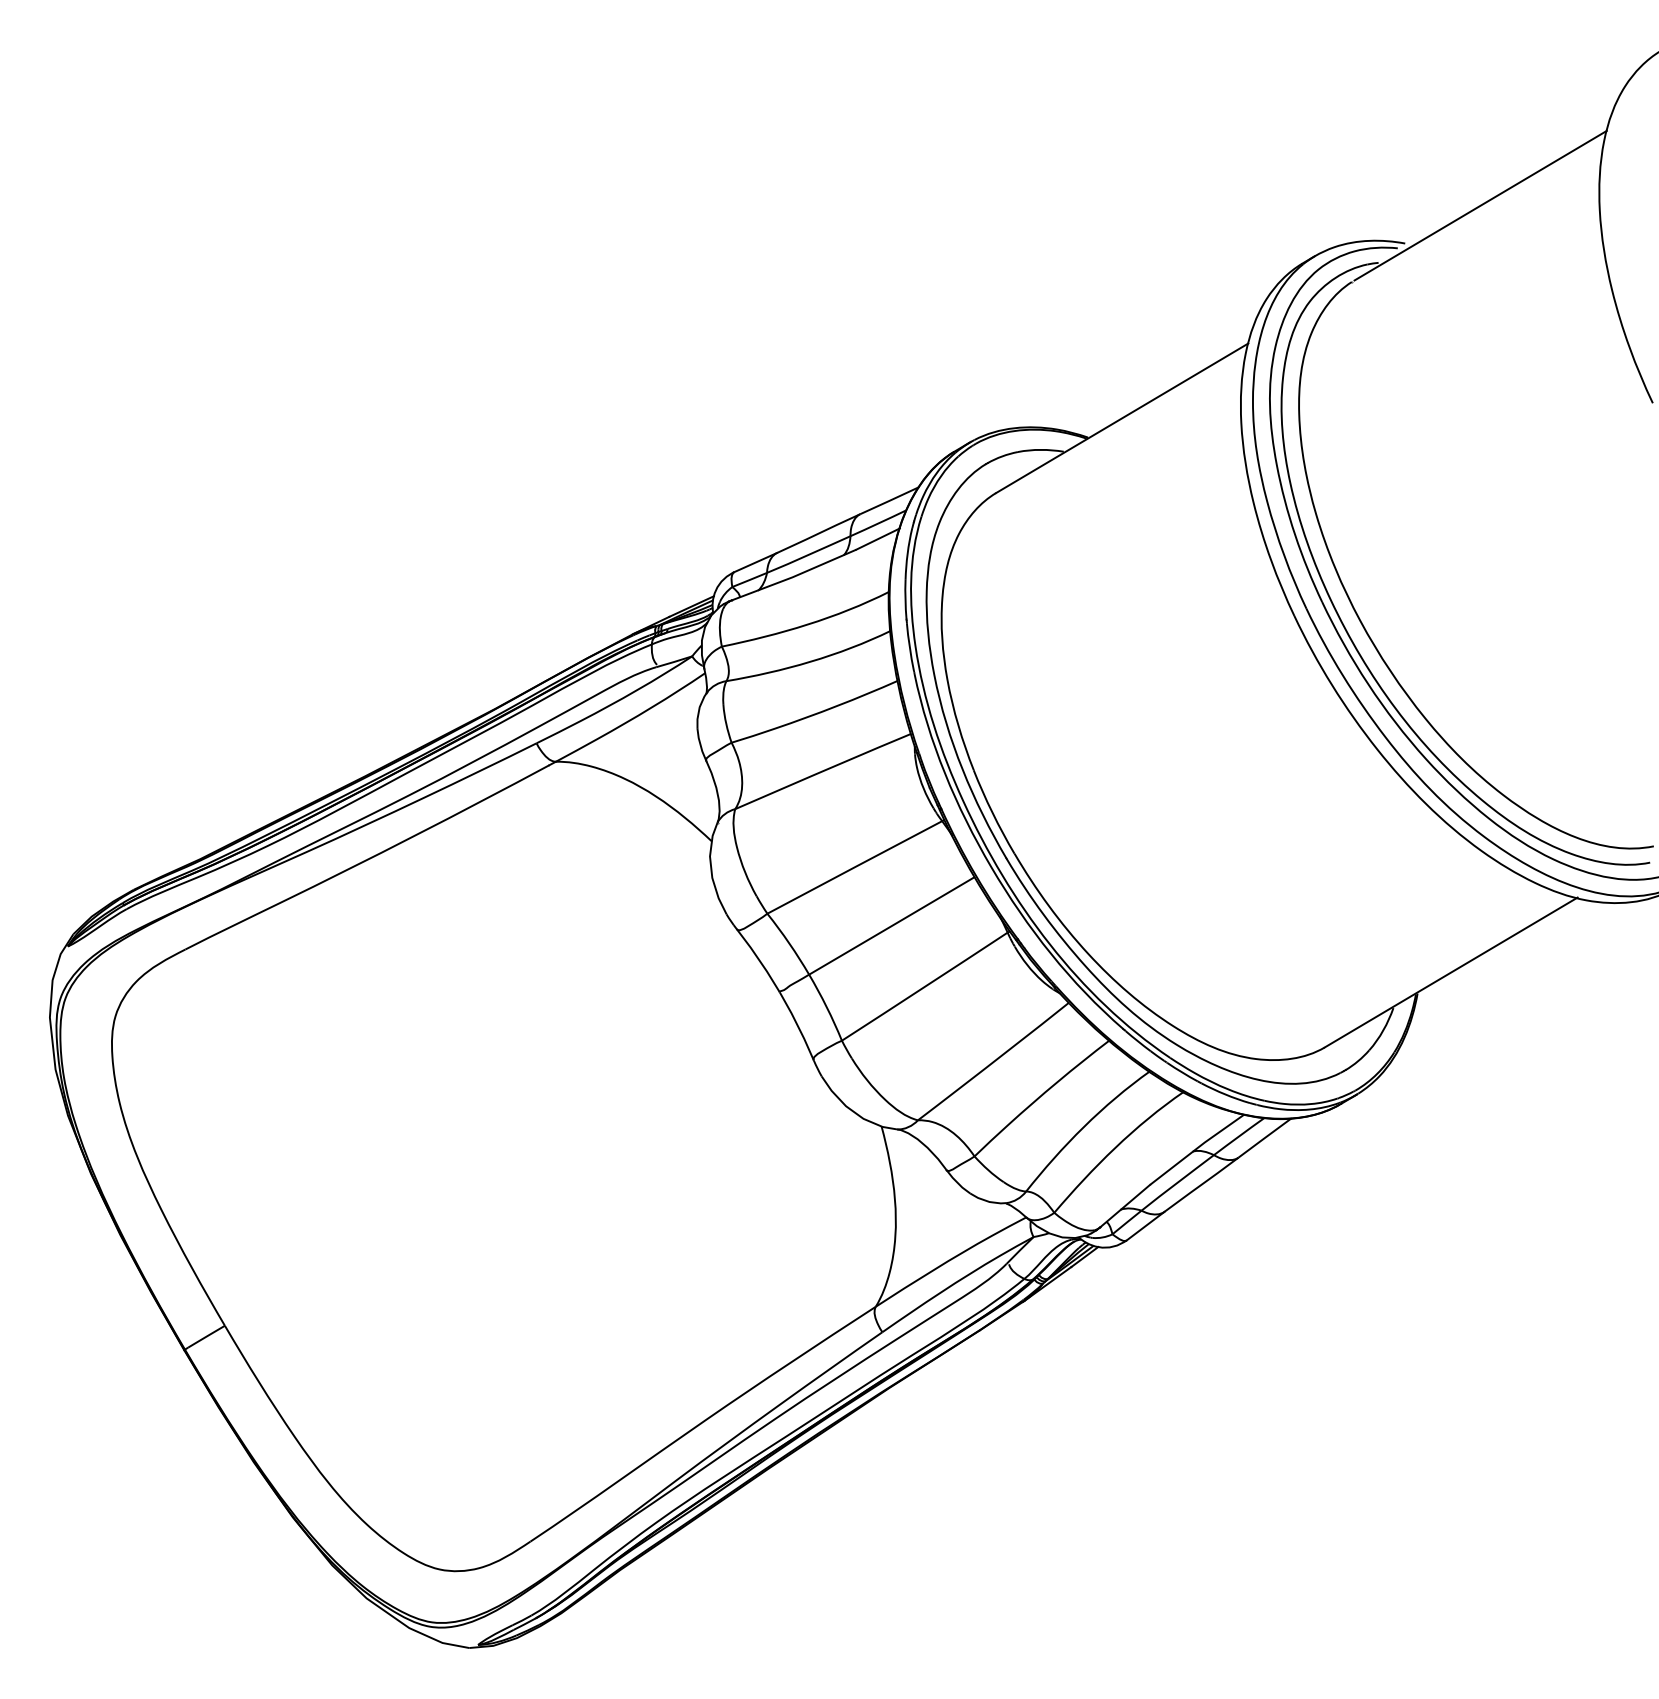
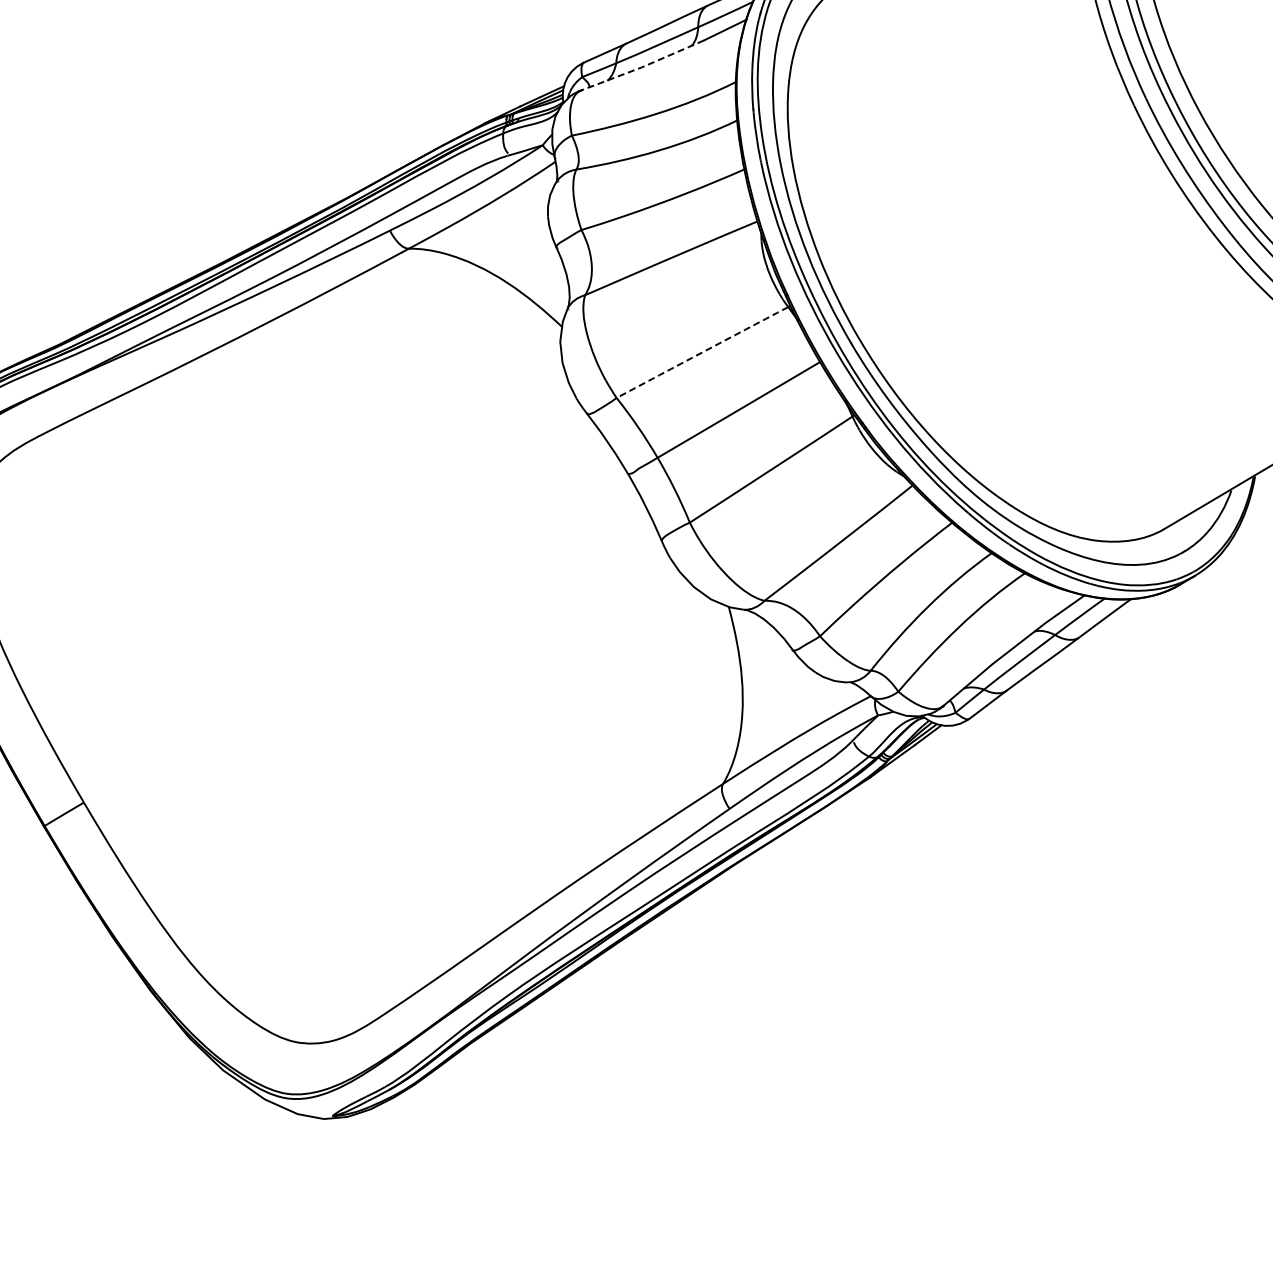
line: (793, 576) -> (642, 66), solid -> dashed
arc: (854, 867) -> (702, 352), solid -> dashed

